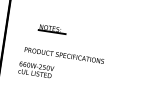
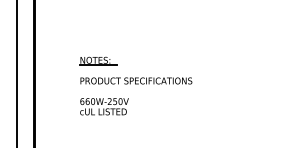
part: (52, 28) -> (98, 60), moved
text: (64, 55) -> (136, 80), moved
text: (36, 69) -> (104, 106), moved

